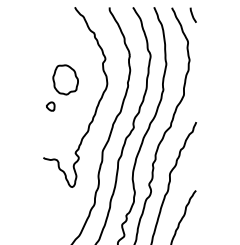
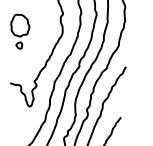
part: (65, 79) -> (20, 25), moved

